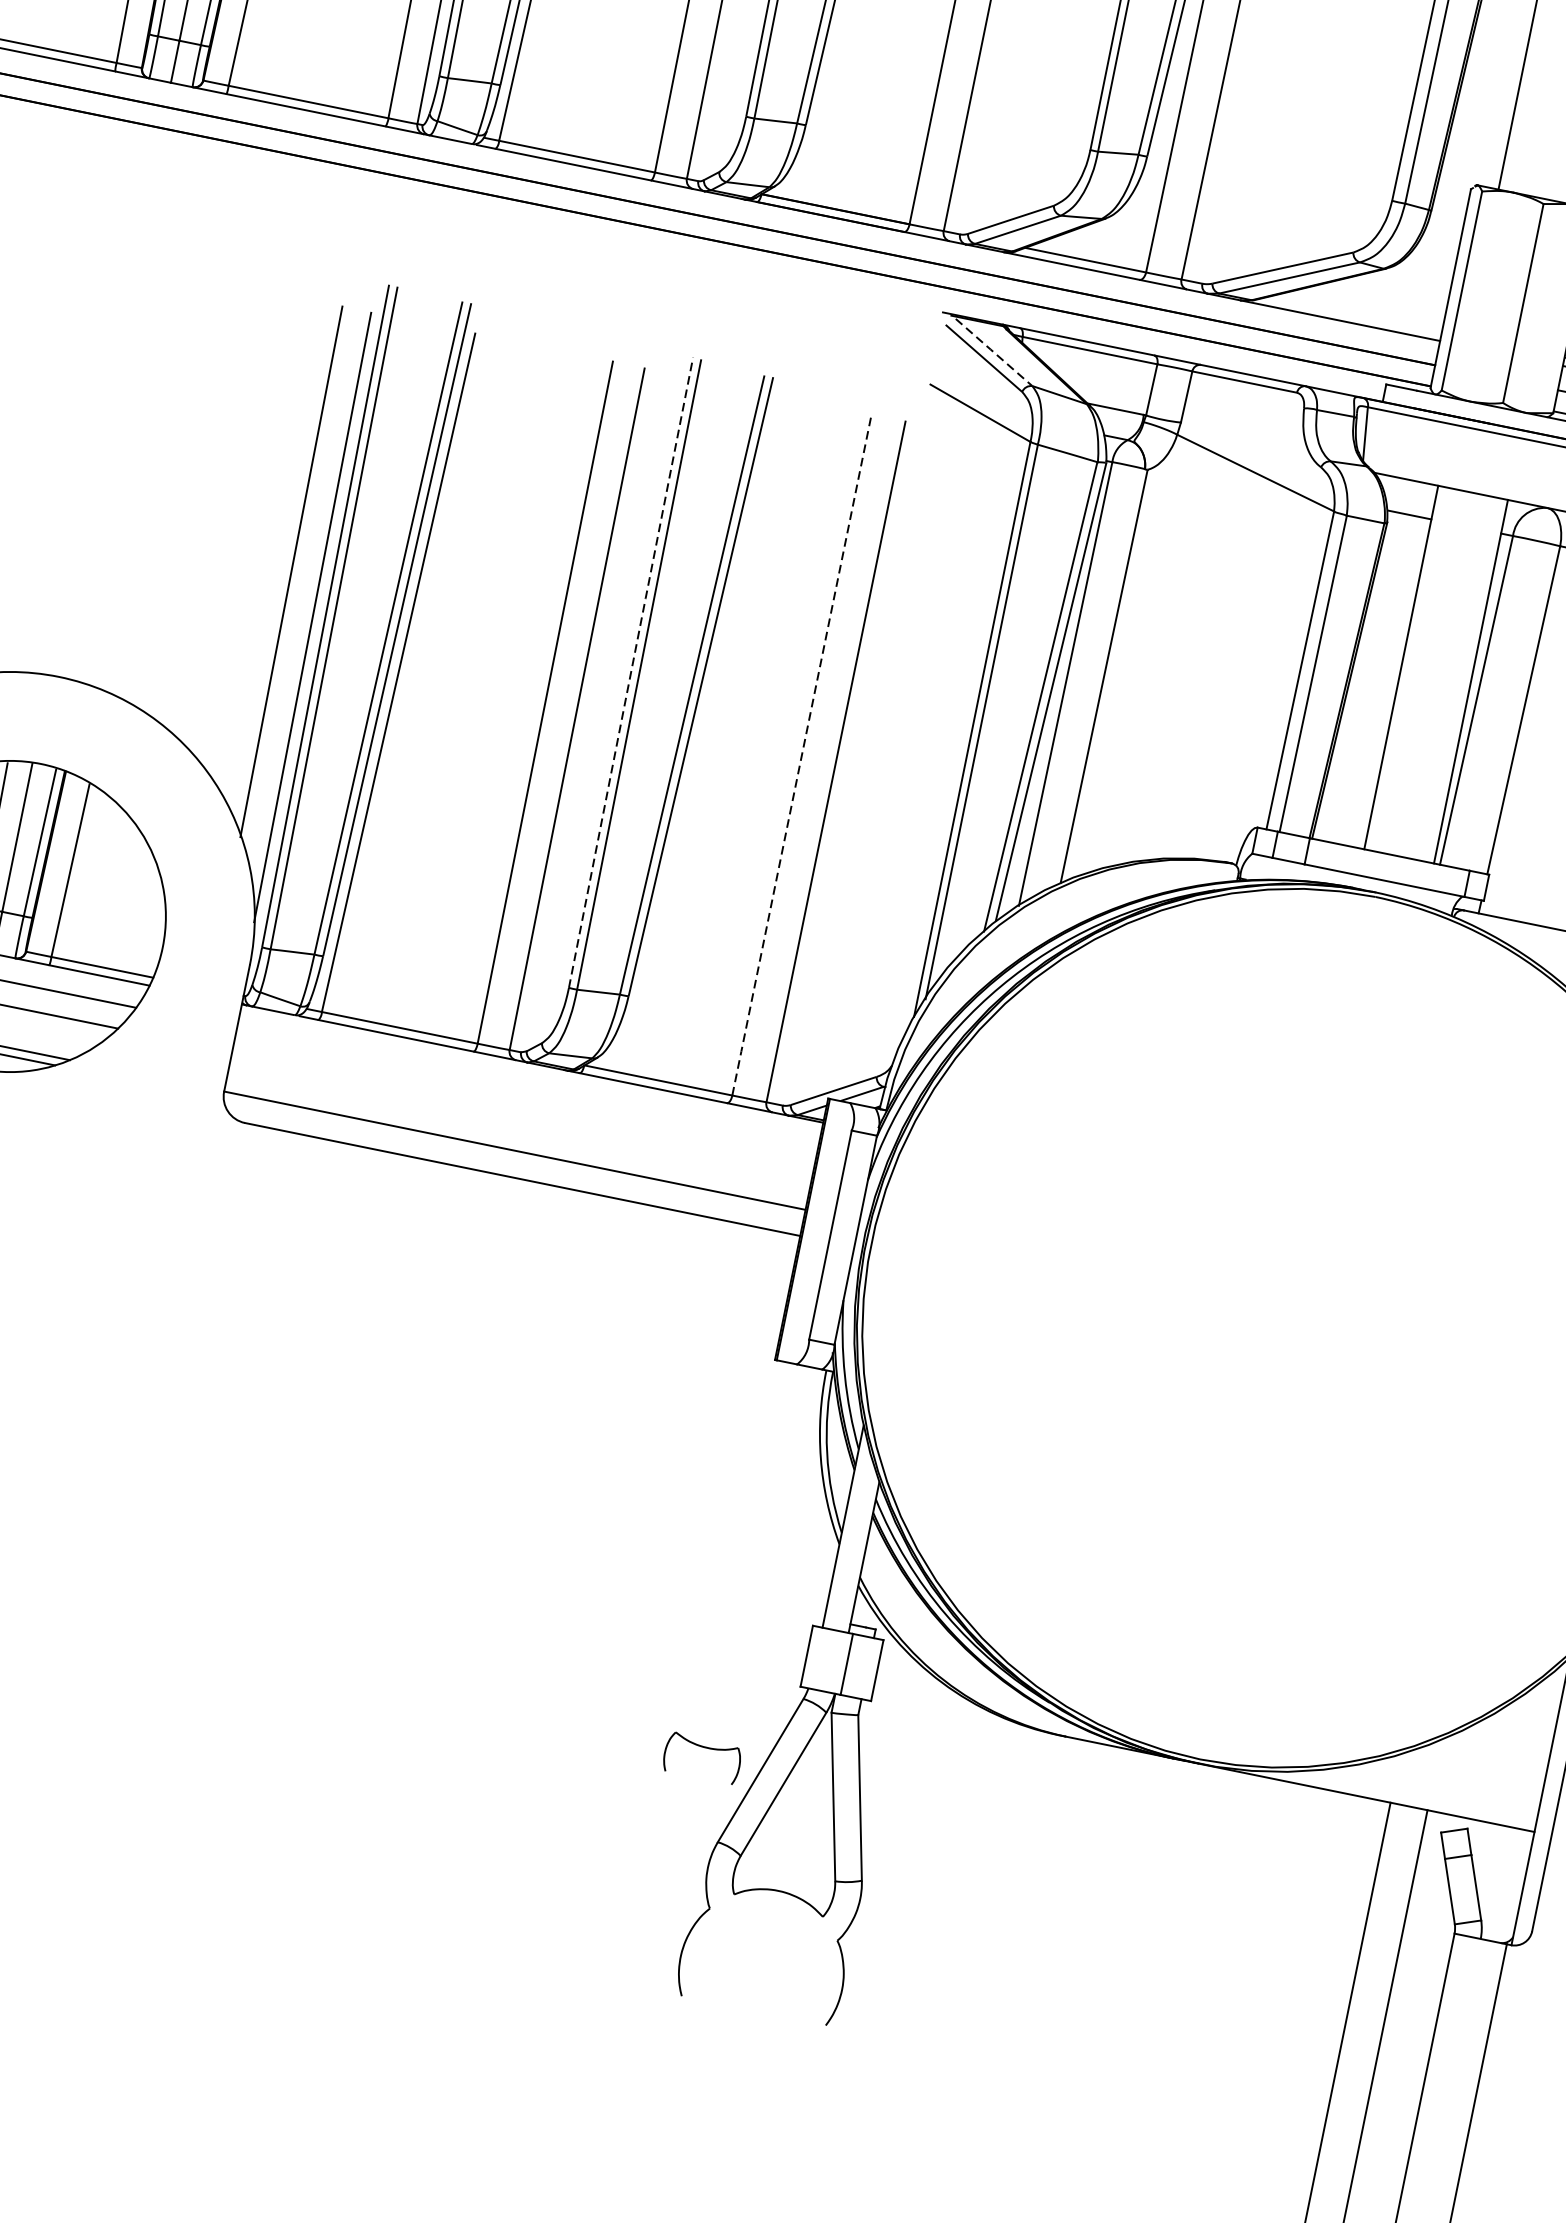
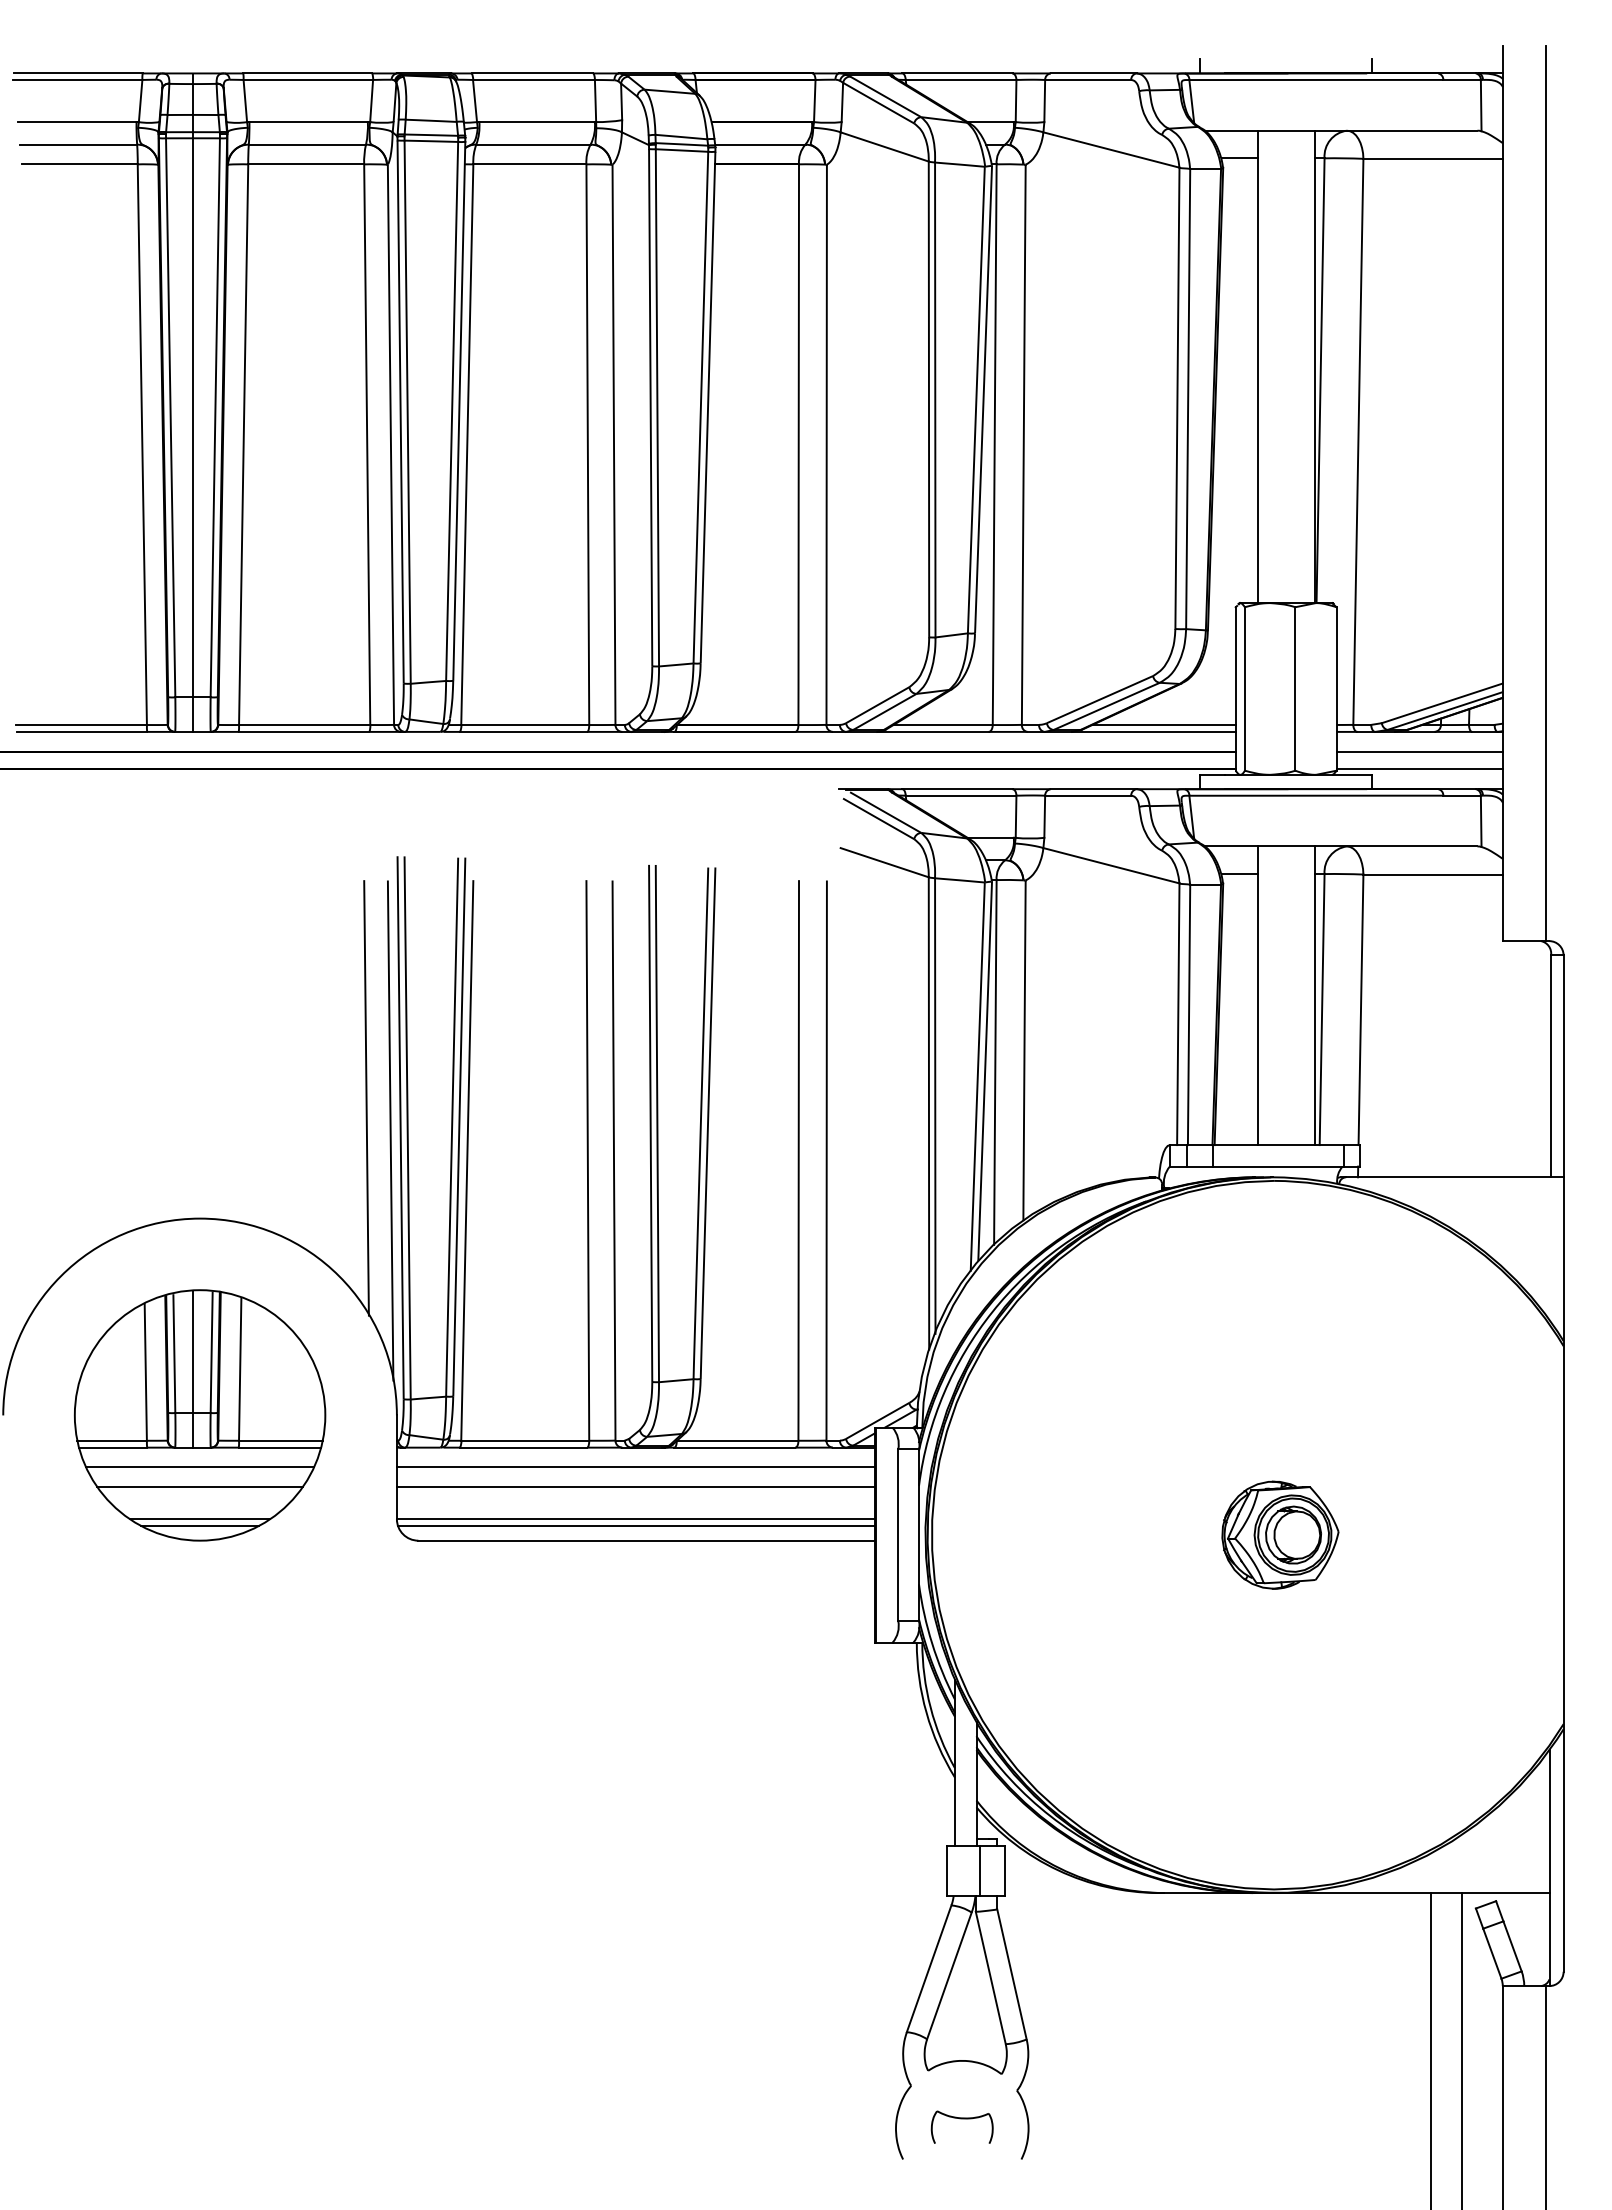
line: (1353, 315) -> (1163, 725), added
line: (993, 352) -> (885, 812), dashed -> solid
line: (631, 671) -> (650, 1122), dashed -> solid
line: (801, 756) -> (798, 1162), dashed -> solid
line: (527, 1087) -> (635, 1467), added
line: (522, 1110) -> (635, 1486), added
line: (513, 1158) -> (635, 1525), added
part: (1295, 1328) -> (1280, 1534), added
part: (703, 1748) -> (961, 2119), moved

